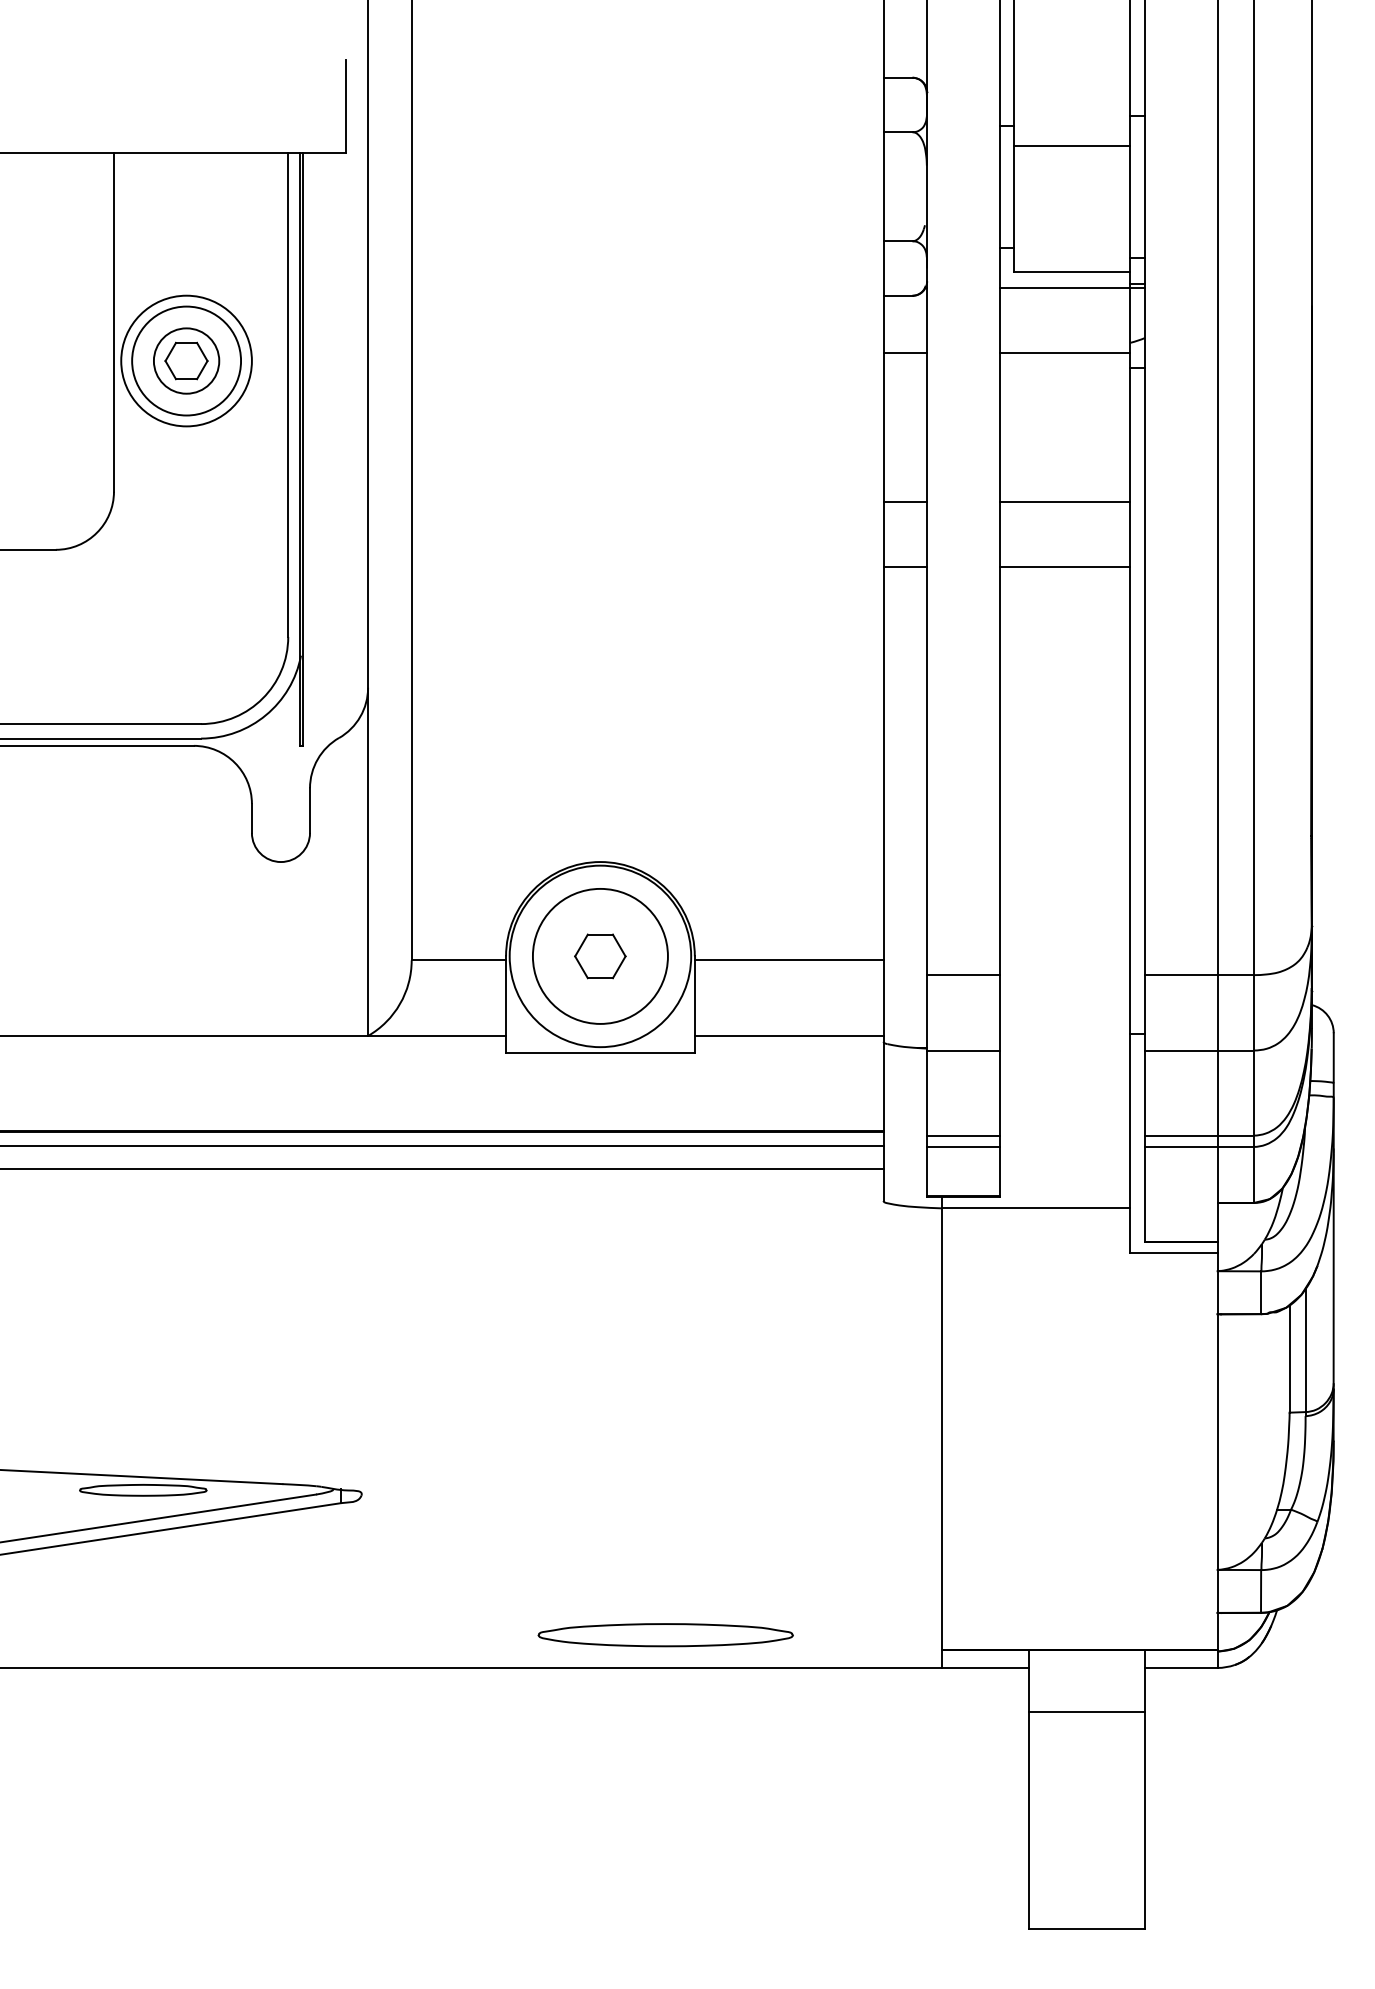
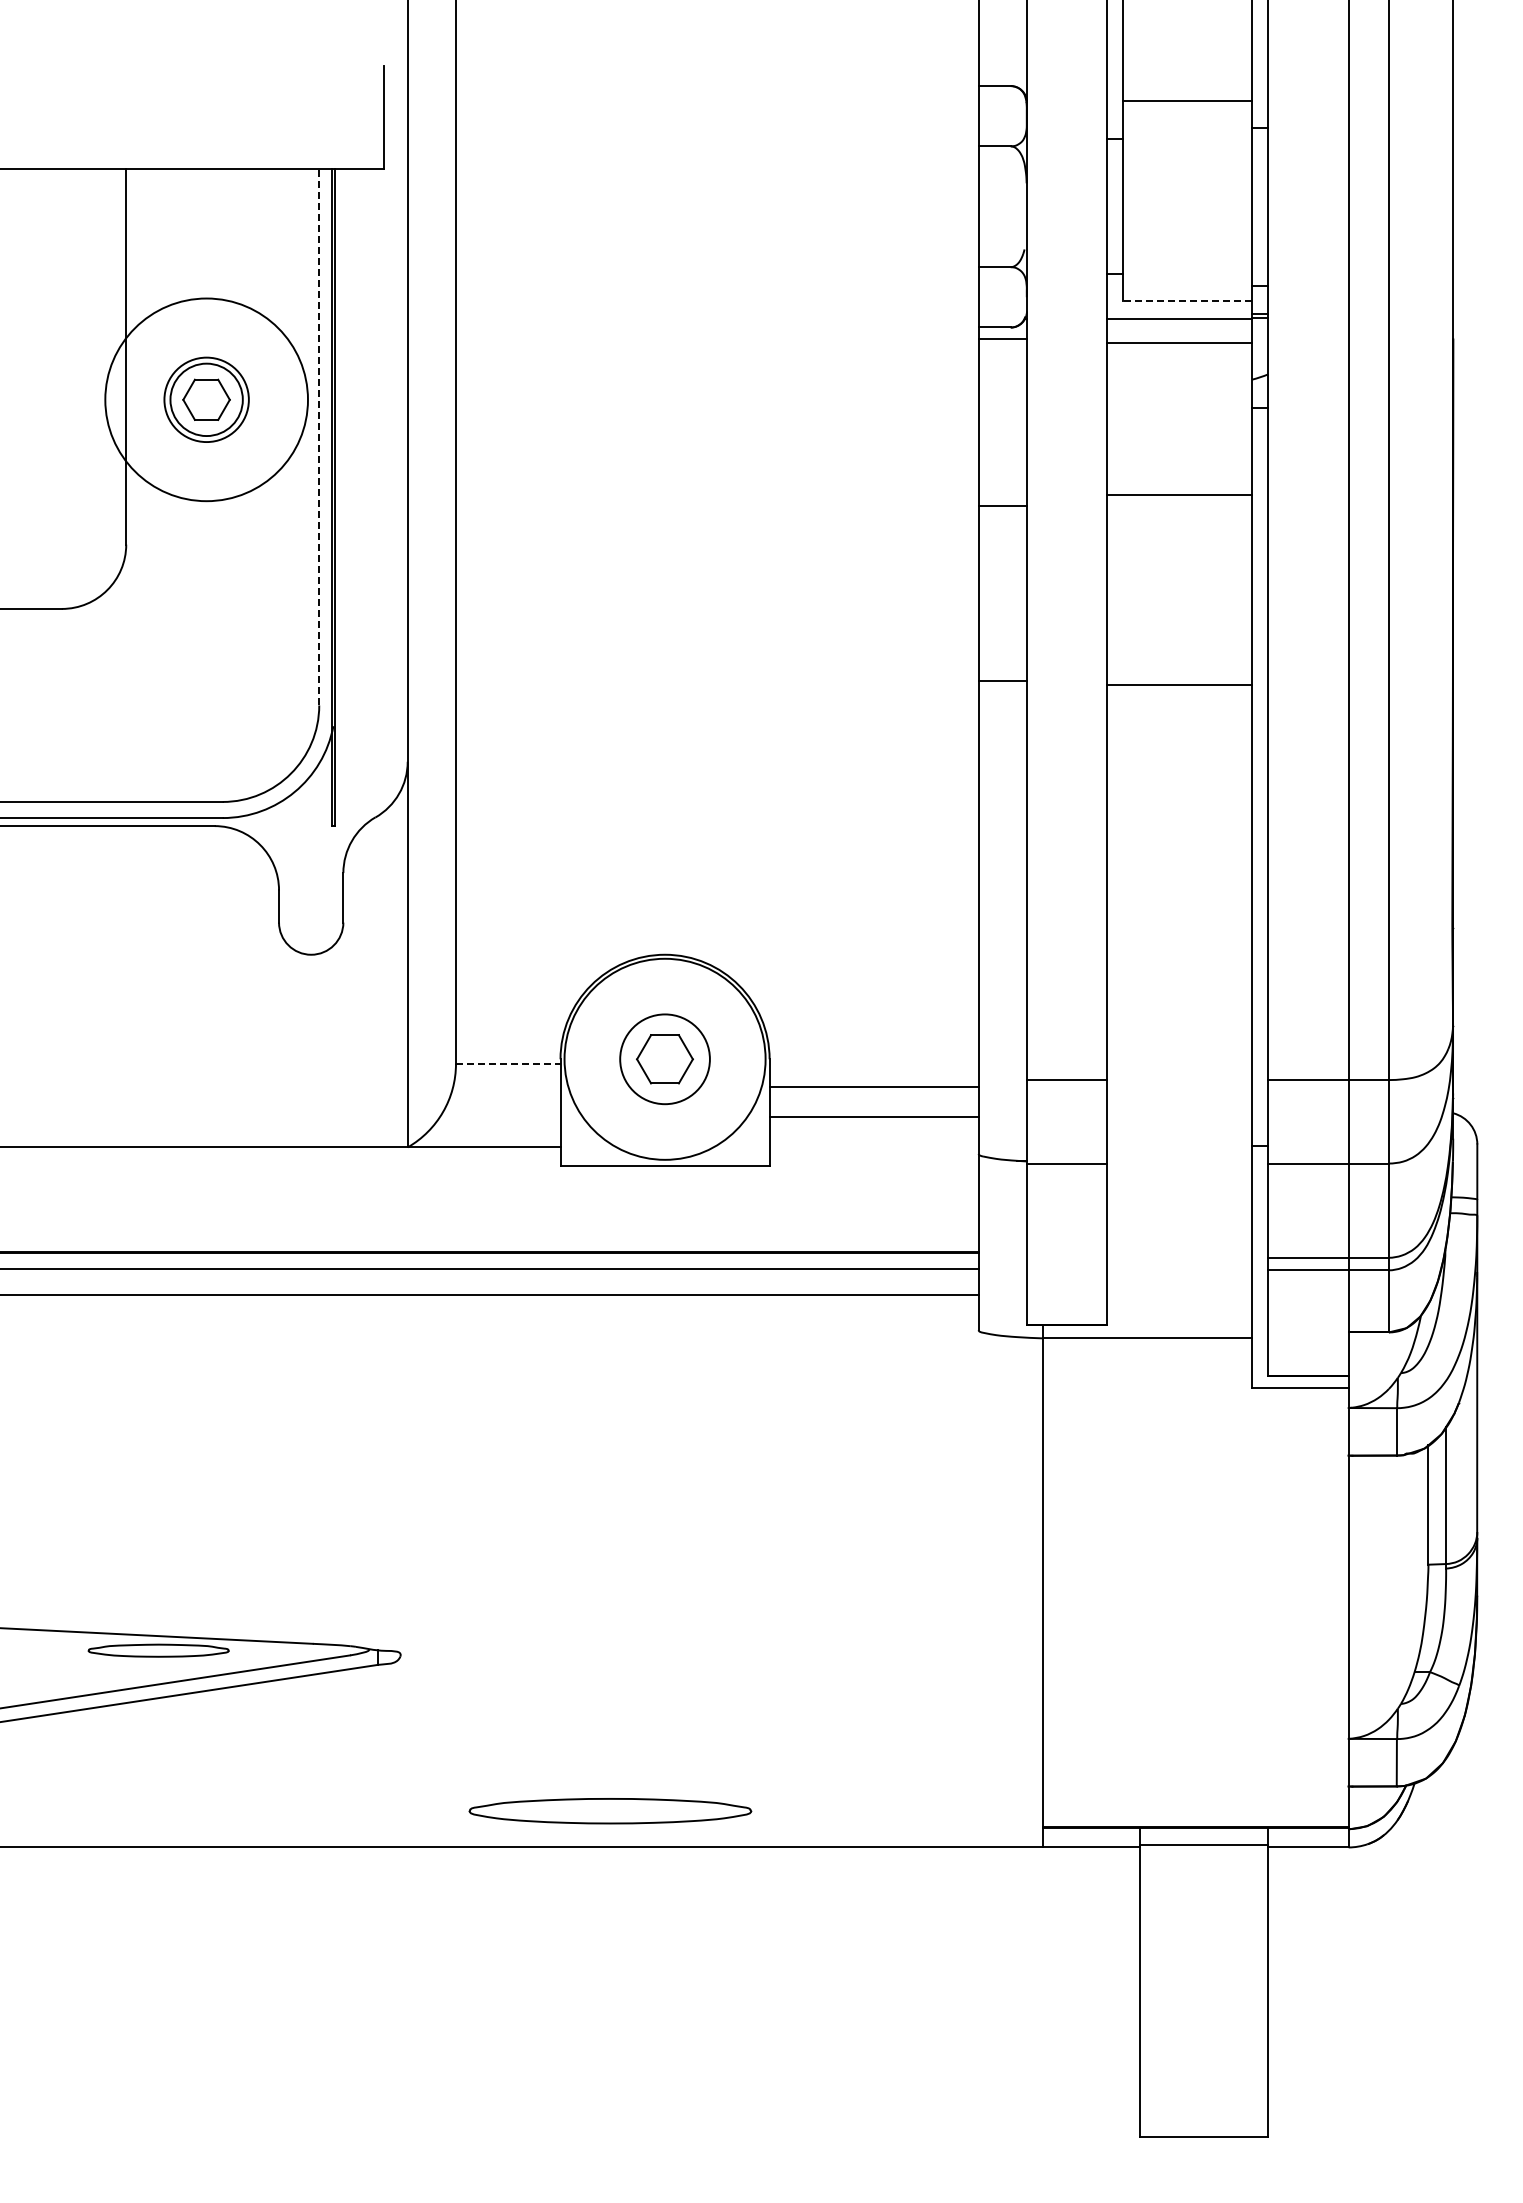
line: (1072, 146) -> (1187, 101), moved
line: (1072, 272) -> (1187, 301), solid -> dashed
line: (905, 352) -> (1002, 338), moved
line: (1064, 352) -> (1179, 342), moved
circle: (186, 360) -> (206, 399), size x0.7
circle: (186, 360) -> (206, 399), size x1.4
line: (288, 394) -> (319, 436), solid -> dashed
line: (905, 502) -> (1002, 506), moved
line: (1064, 502) -> (1179, 495), moved
line: (905, 567) -> (1002, 681), moved
line: (1064, 567) -> (1179, 685), moved
circle: (599, 956) -> (664, 1059), size x0.6
line: (459, 960) -> (508, 1063), solid -> dashed
line: (788, 960) -> (873, 1116), moved
line: (788, 1036) -> (873, 1087), moved
line: (962, 1135) -> (1066, 1257), removed
line: (962, 1147) -> (1066, 1270), removed
part: (665, 1635) -> (610, 1811), moved
line: (1086, 1711) -> (1203, 1844), moved

